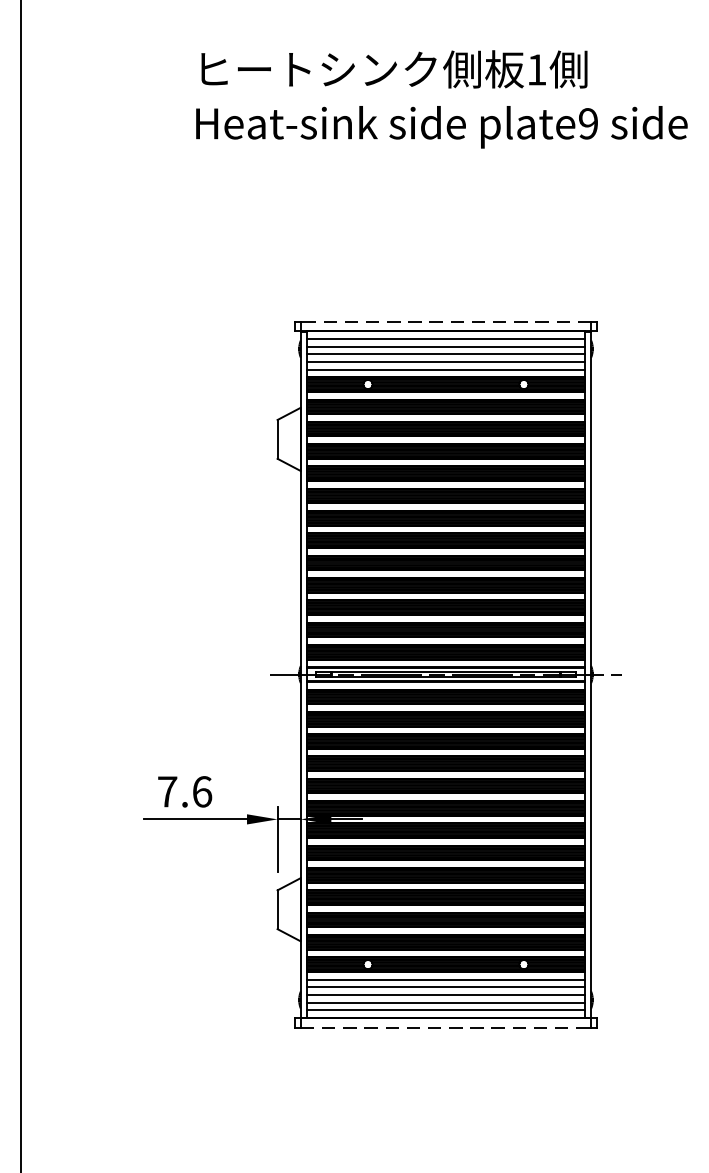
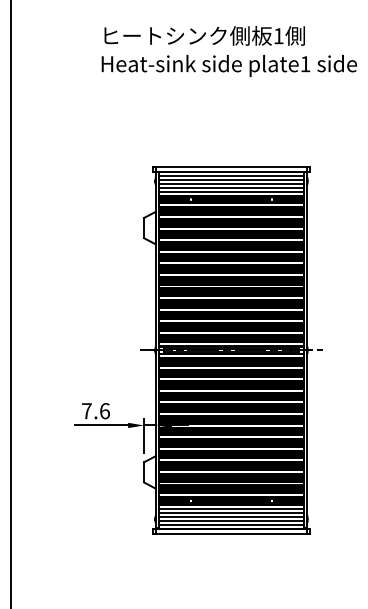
text: (588, 124) -> (305, 64), plate9 -> plate1
line: (445, 320) -> (231, 166), dashed -> solid
line: (447, 1027) -> (232, 533), dashed -> solid

